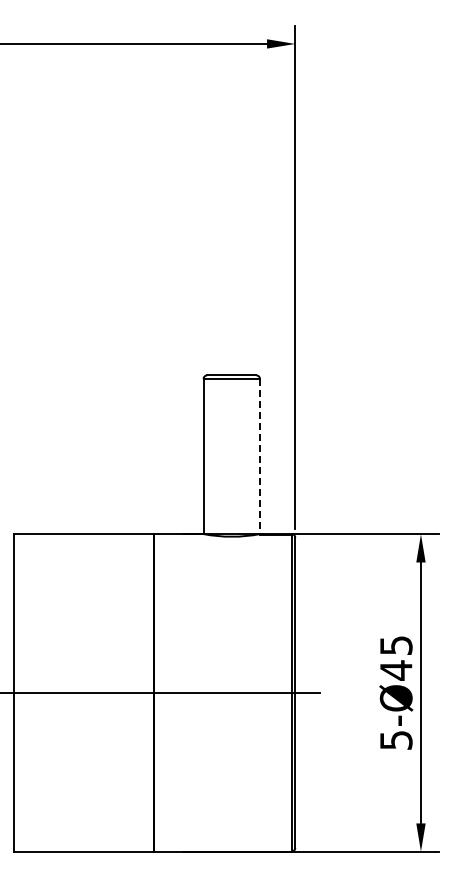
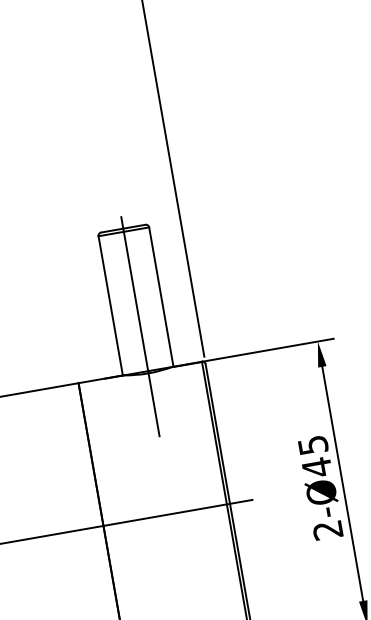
line: (260, 456) -> (161, 296), dashed -> solid
line: (231, 484) -> (140, 326), added
text: (395, 740) -> (327, 530), 5-Ø45 -> 2-Ø45

